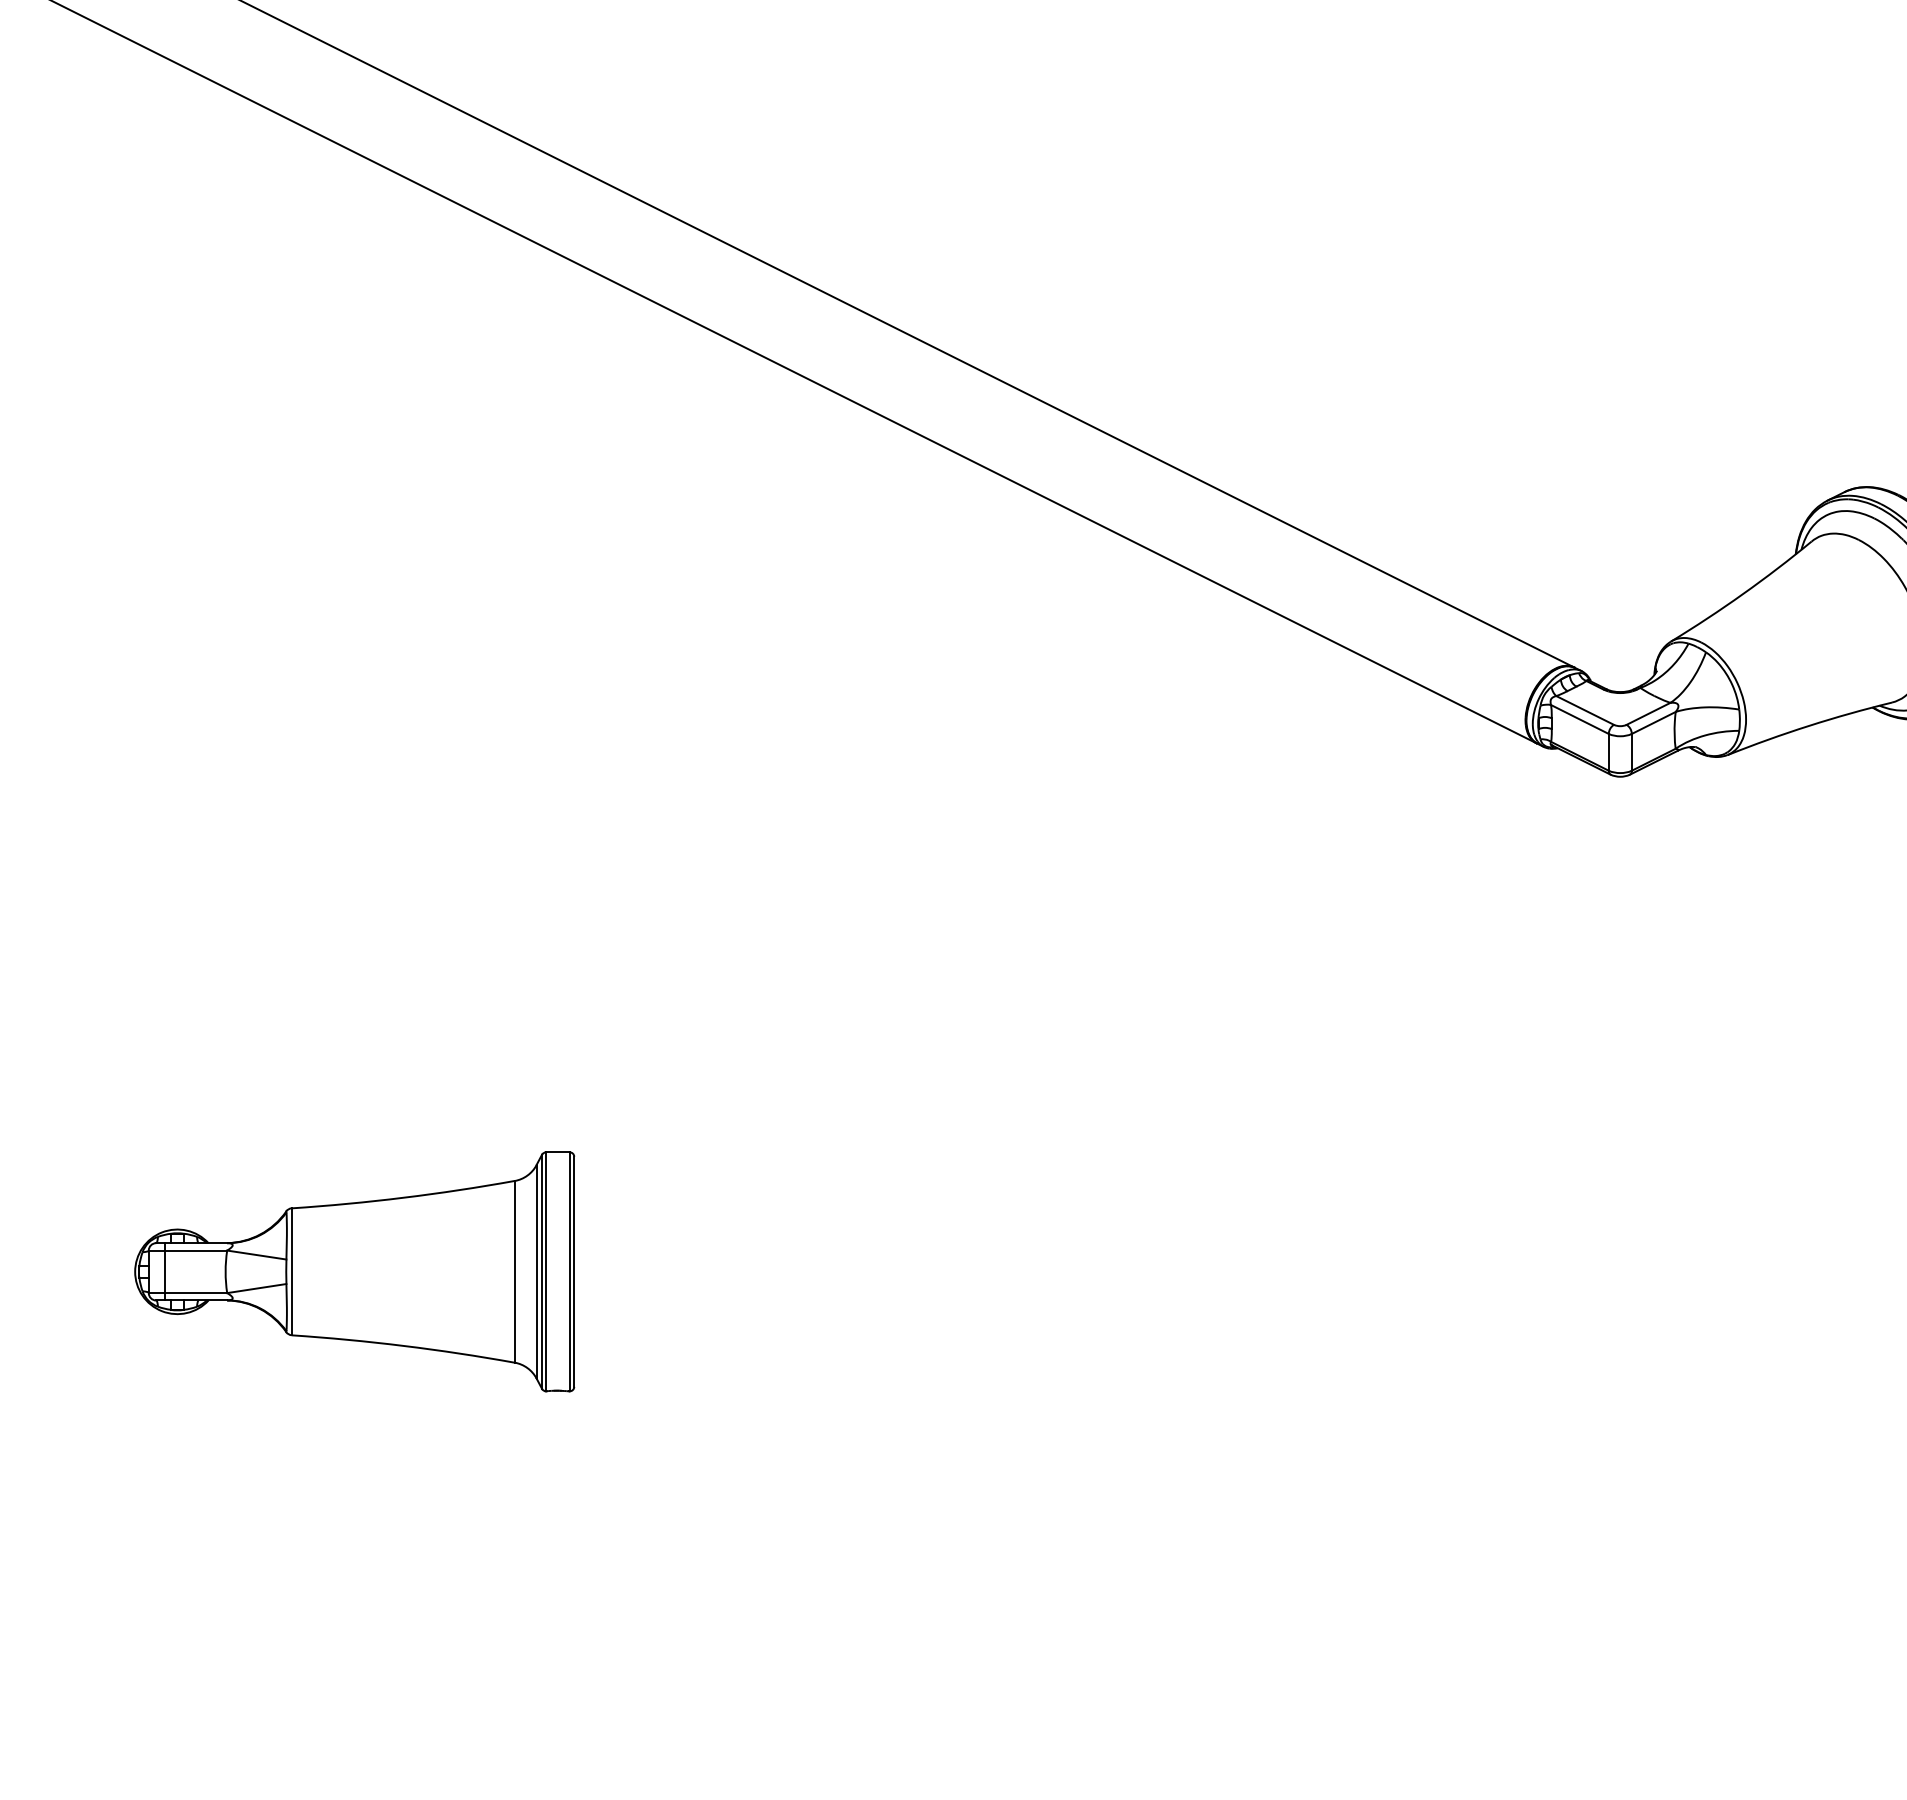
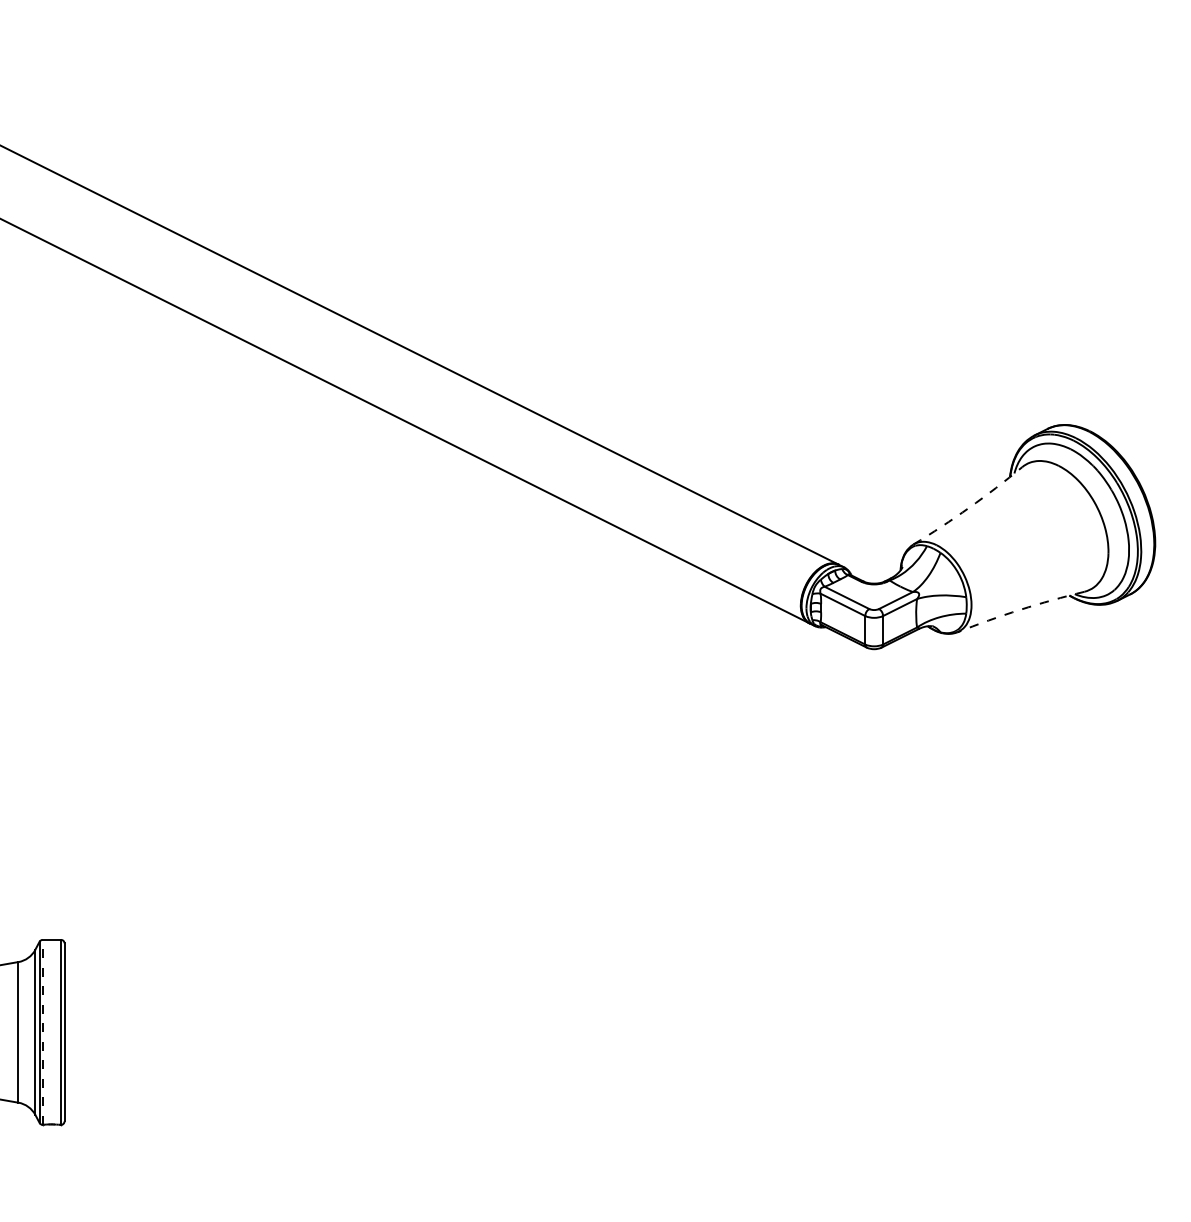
arc: (1743, 594) -> (969, 508), solid -> dashed
arc: (1808, 725) -> (1019, 609), solid -> dashed
line: (546, 1271) -> (43, 1032), solid -> dashed

